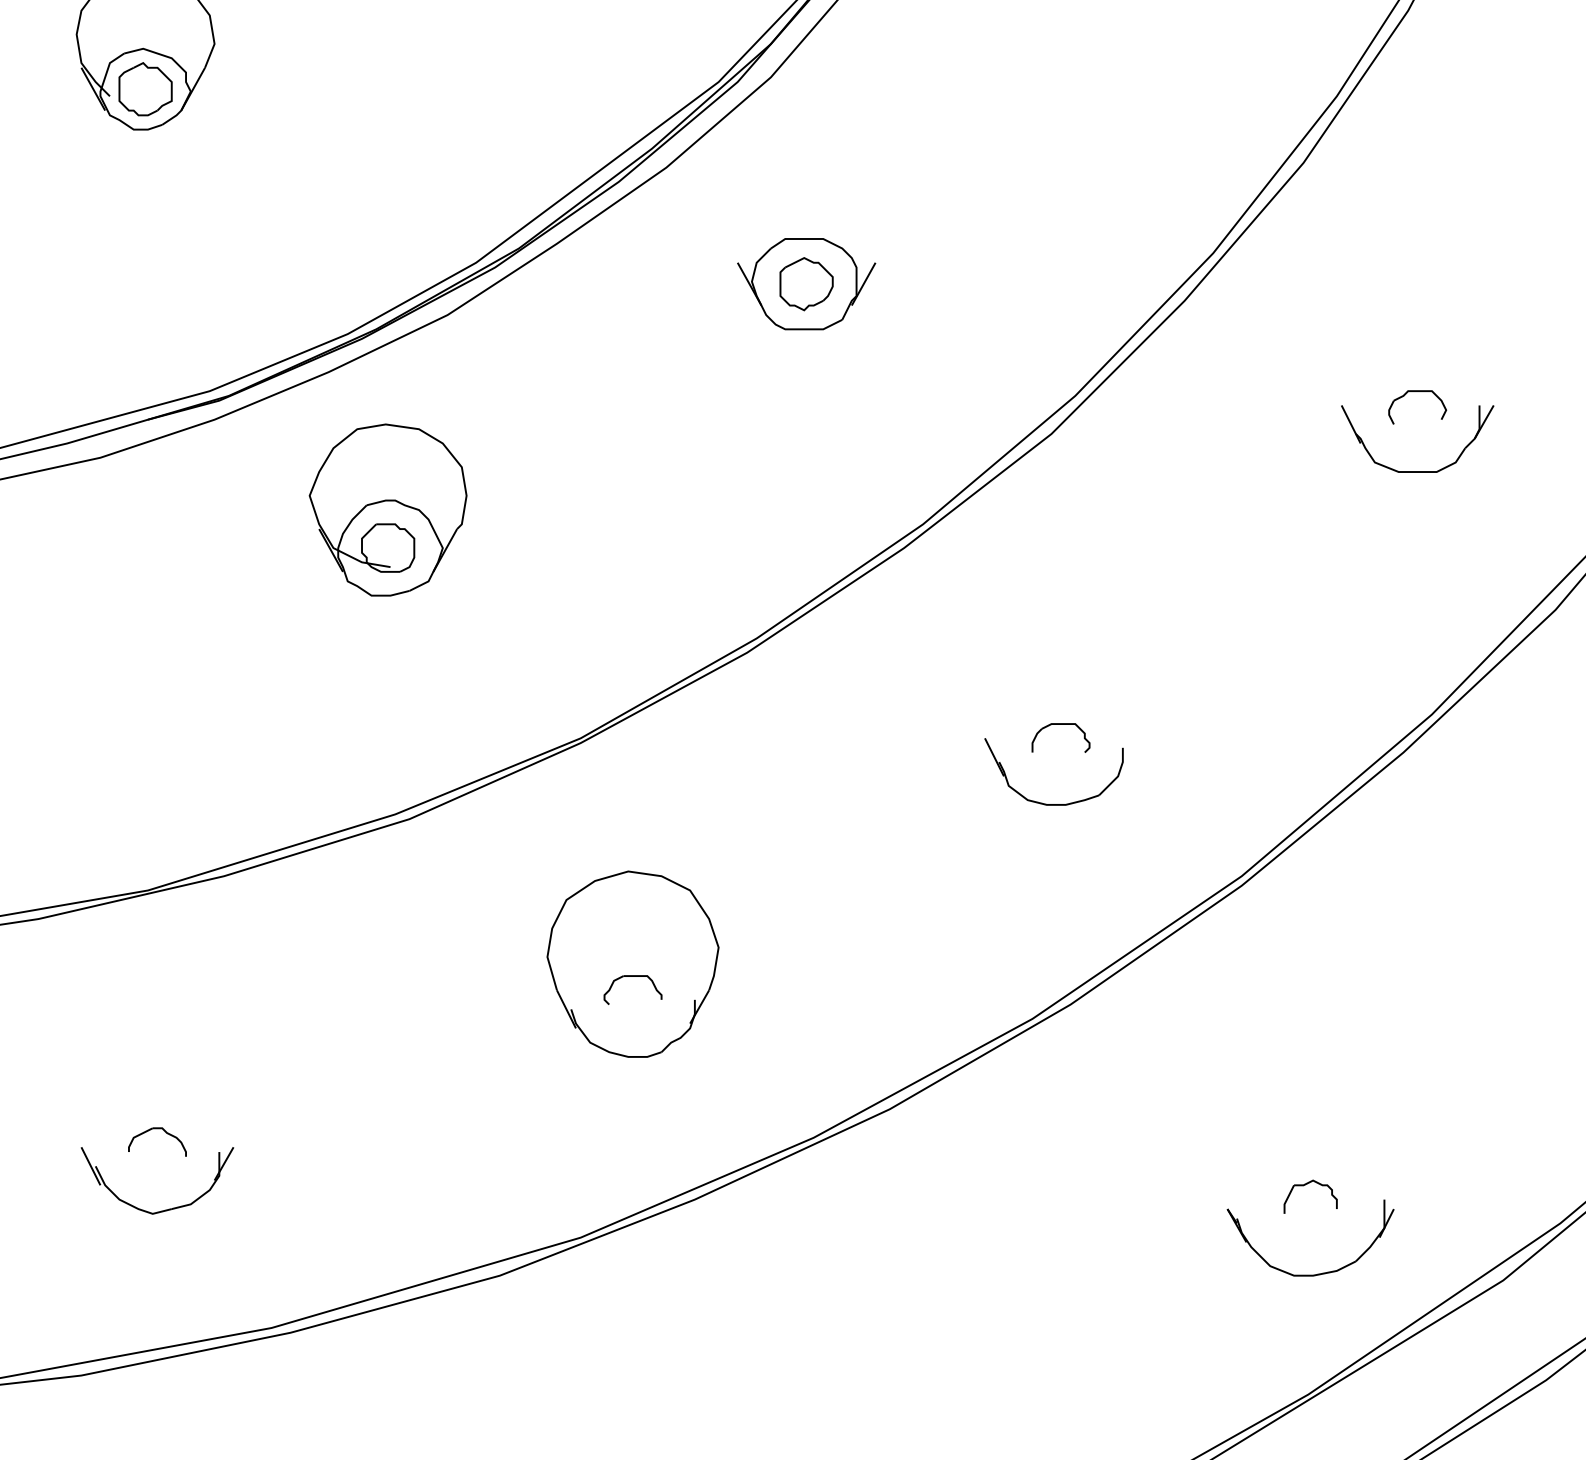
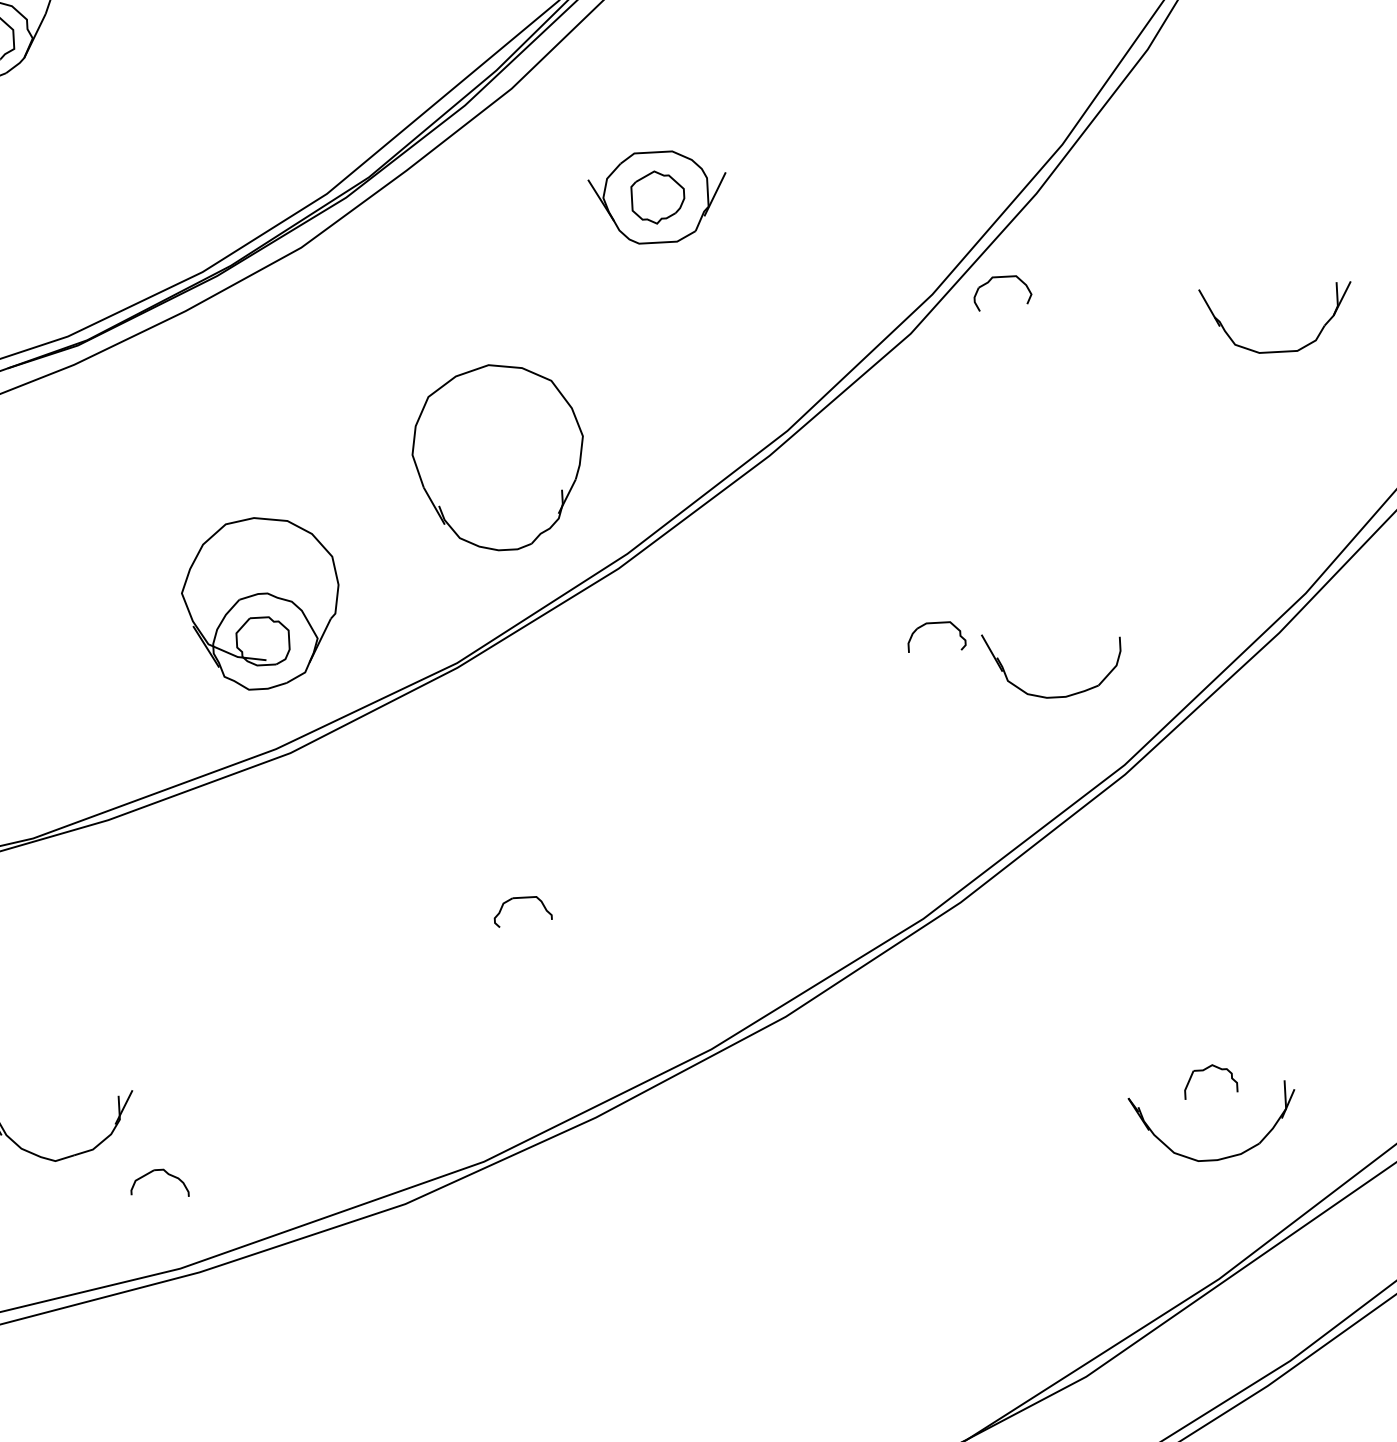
part: (1417, 391) -> (1001, 277), moved
part: (387, 509) -> (260, 602), moved
part: (1046, 803) -> (1046, 696), moved
part: (632, 963) -> (497, 456), moved
part: (157, 1129) -> (158, 1171), moved

